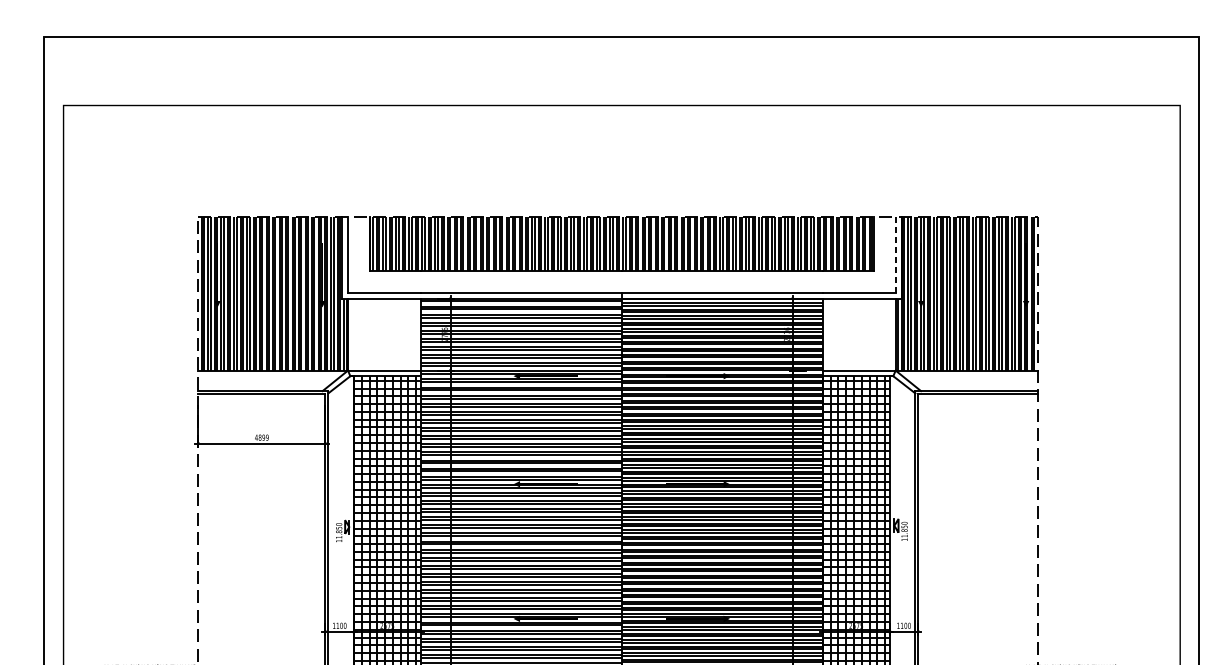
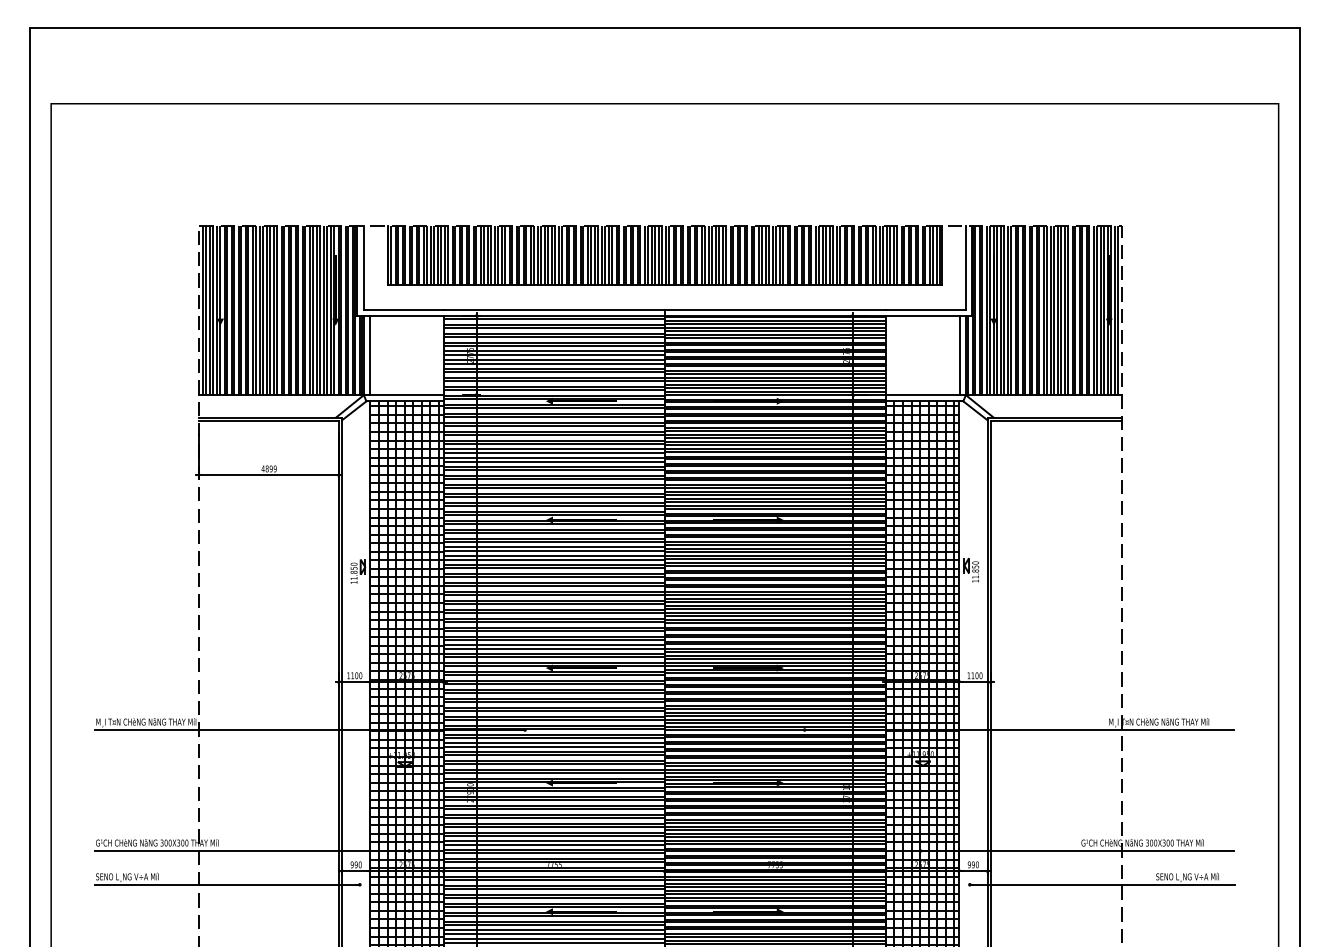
line: (896, 255) -> (966, 268), dashed -> solid
line: (354, 334) -> (370, 355), added
line: (889, 334) -> (959, 355), added

